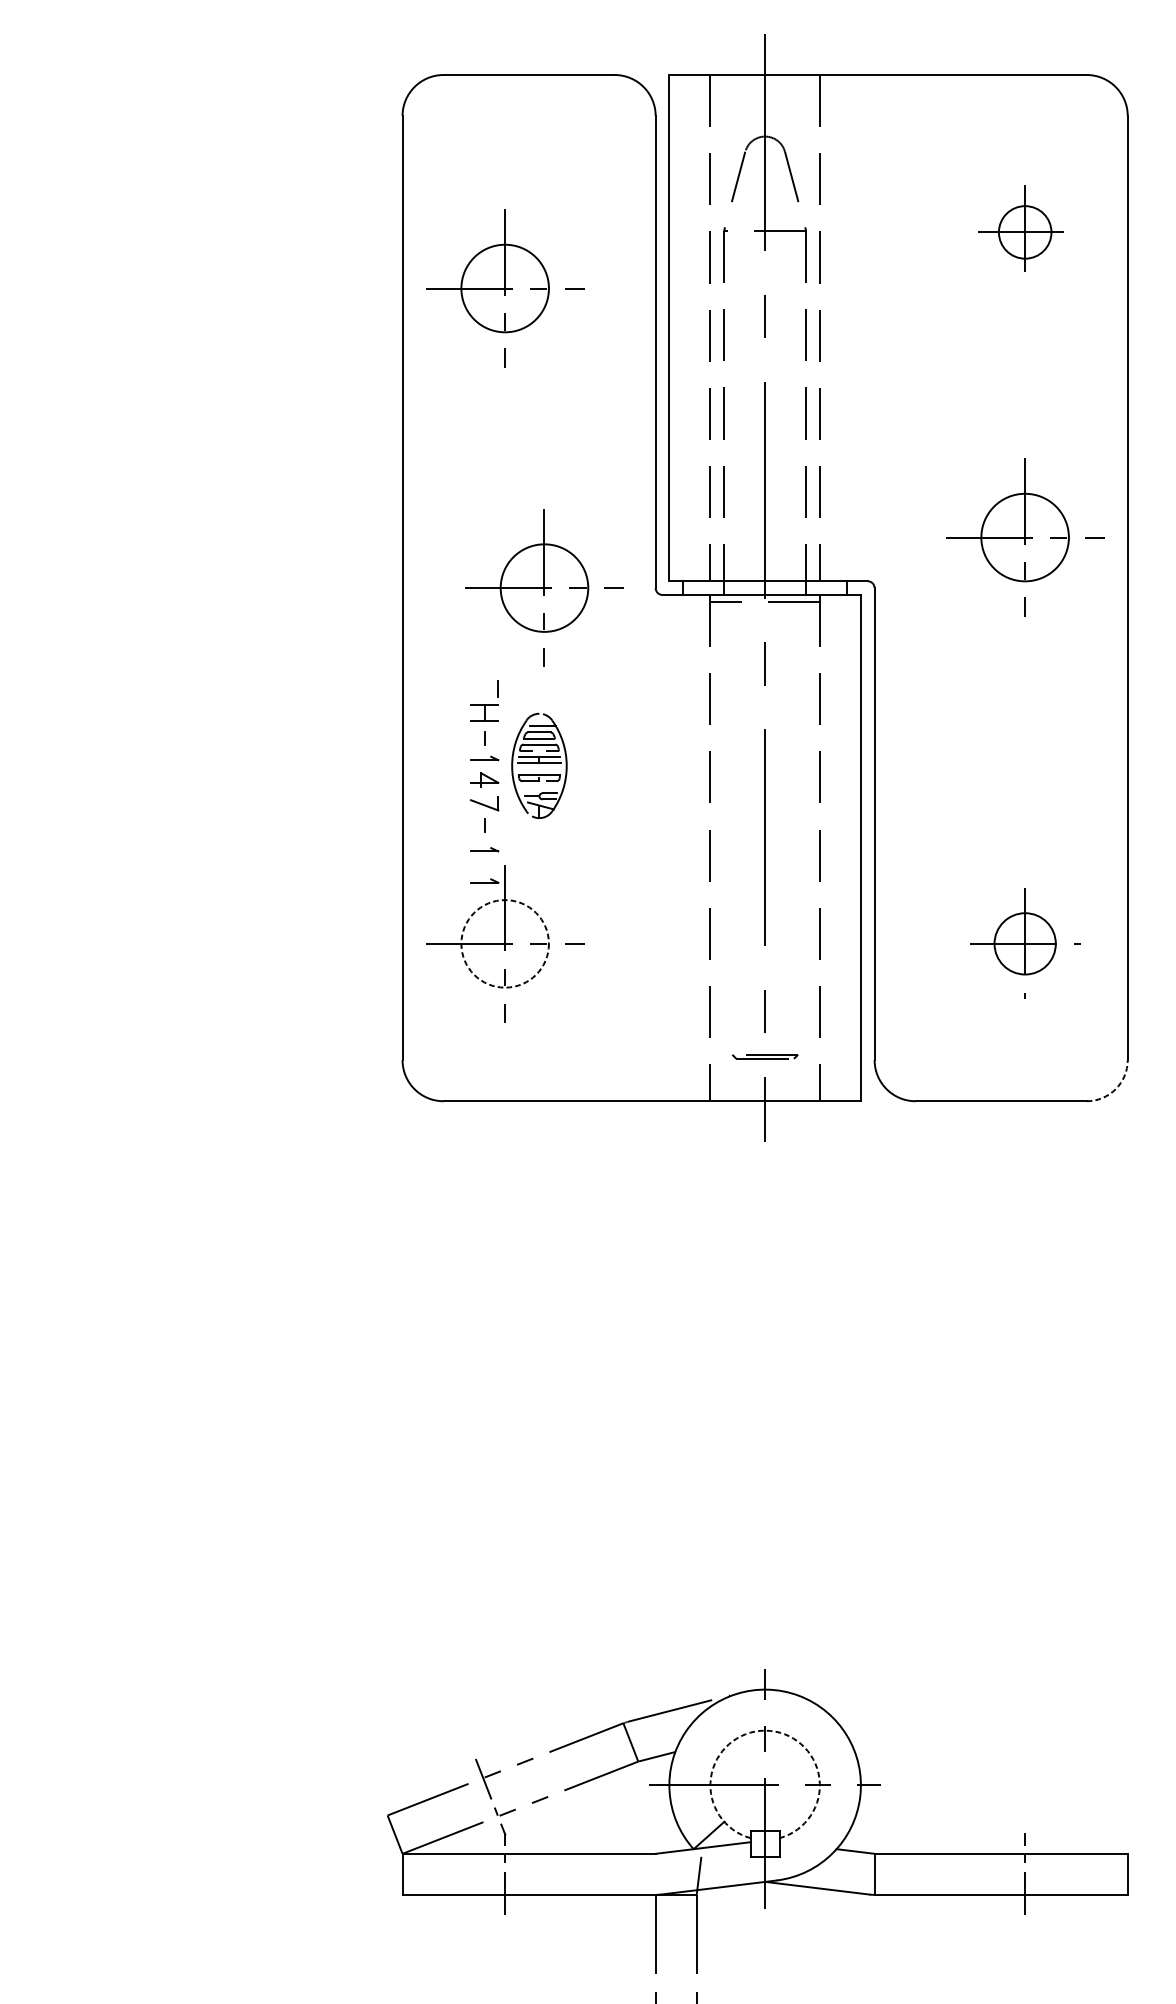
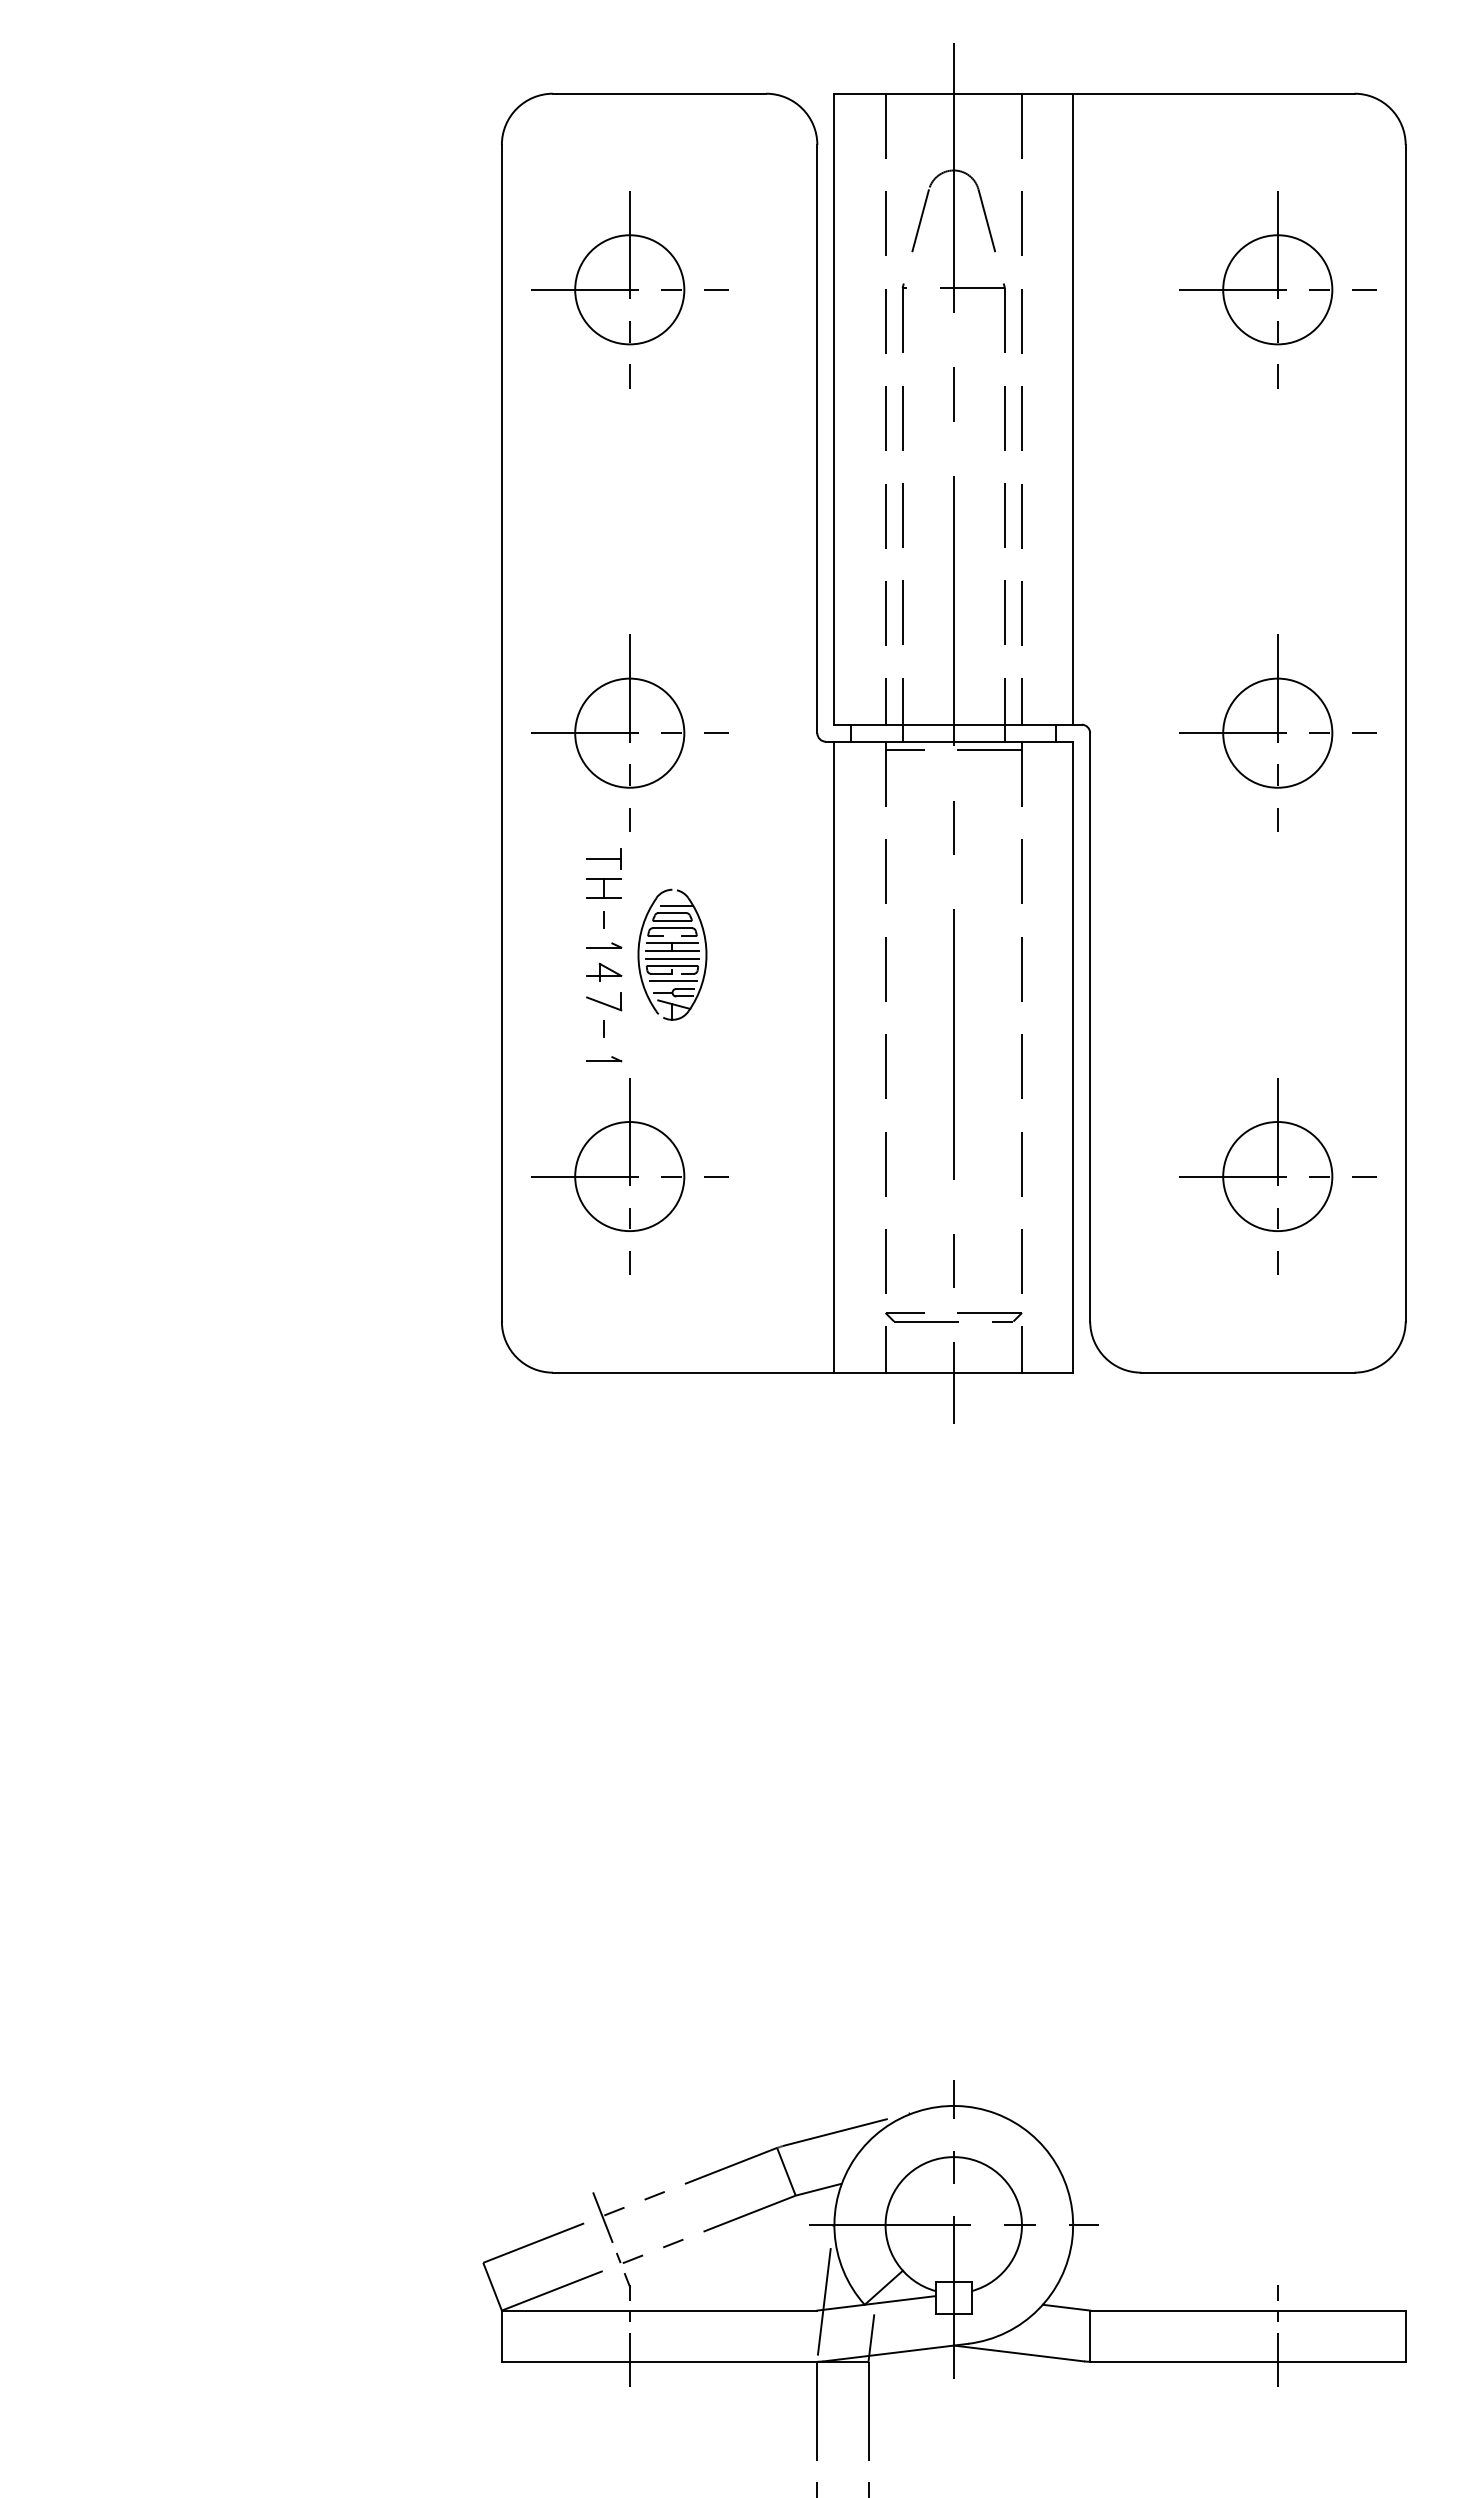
part: (1024, 232) -> (1277, 289), size x1.67
part: (504, 288) -> (629, 289), moved
line: (861, 327) -> (1073, 408), added
part: (1024, 537) -> (1277, 732), moved
part: (544, 587) -> (629, 732), moved
line: (484, 688) -> (604, 858), added
line: (538, 768) -> (671, 958), added
line: (540, 787) -> (673, 981), added
line: (669, 847) -> (834, 1056), added
part: (484, 881) -> (604, 1098), removed
circle: (504, 943) -> (629, 1176), dashed -> solid
part: (1024, 943) -> (1277, 1176), size x1.43
part: (764, 1056) -> (953, 1317), size x1.67
arc: (1115, 1089) -> (1390, 1357), dashed -> solid
arc: (764, 1730) -> (953, 2157), dashed -> solid
line: (662, 1837) -> (825, 2290), added

